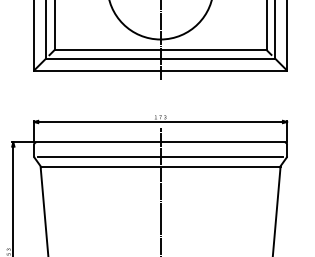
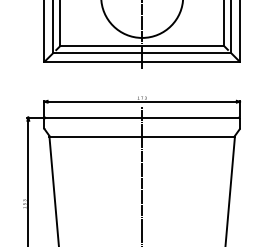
line: (159, 156) -> (141, 128), removed

